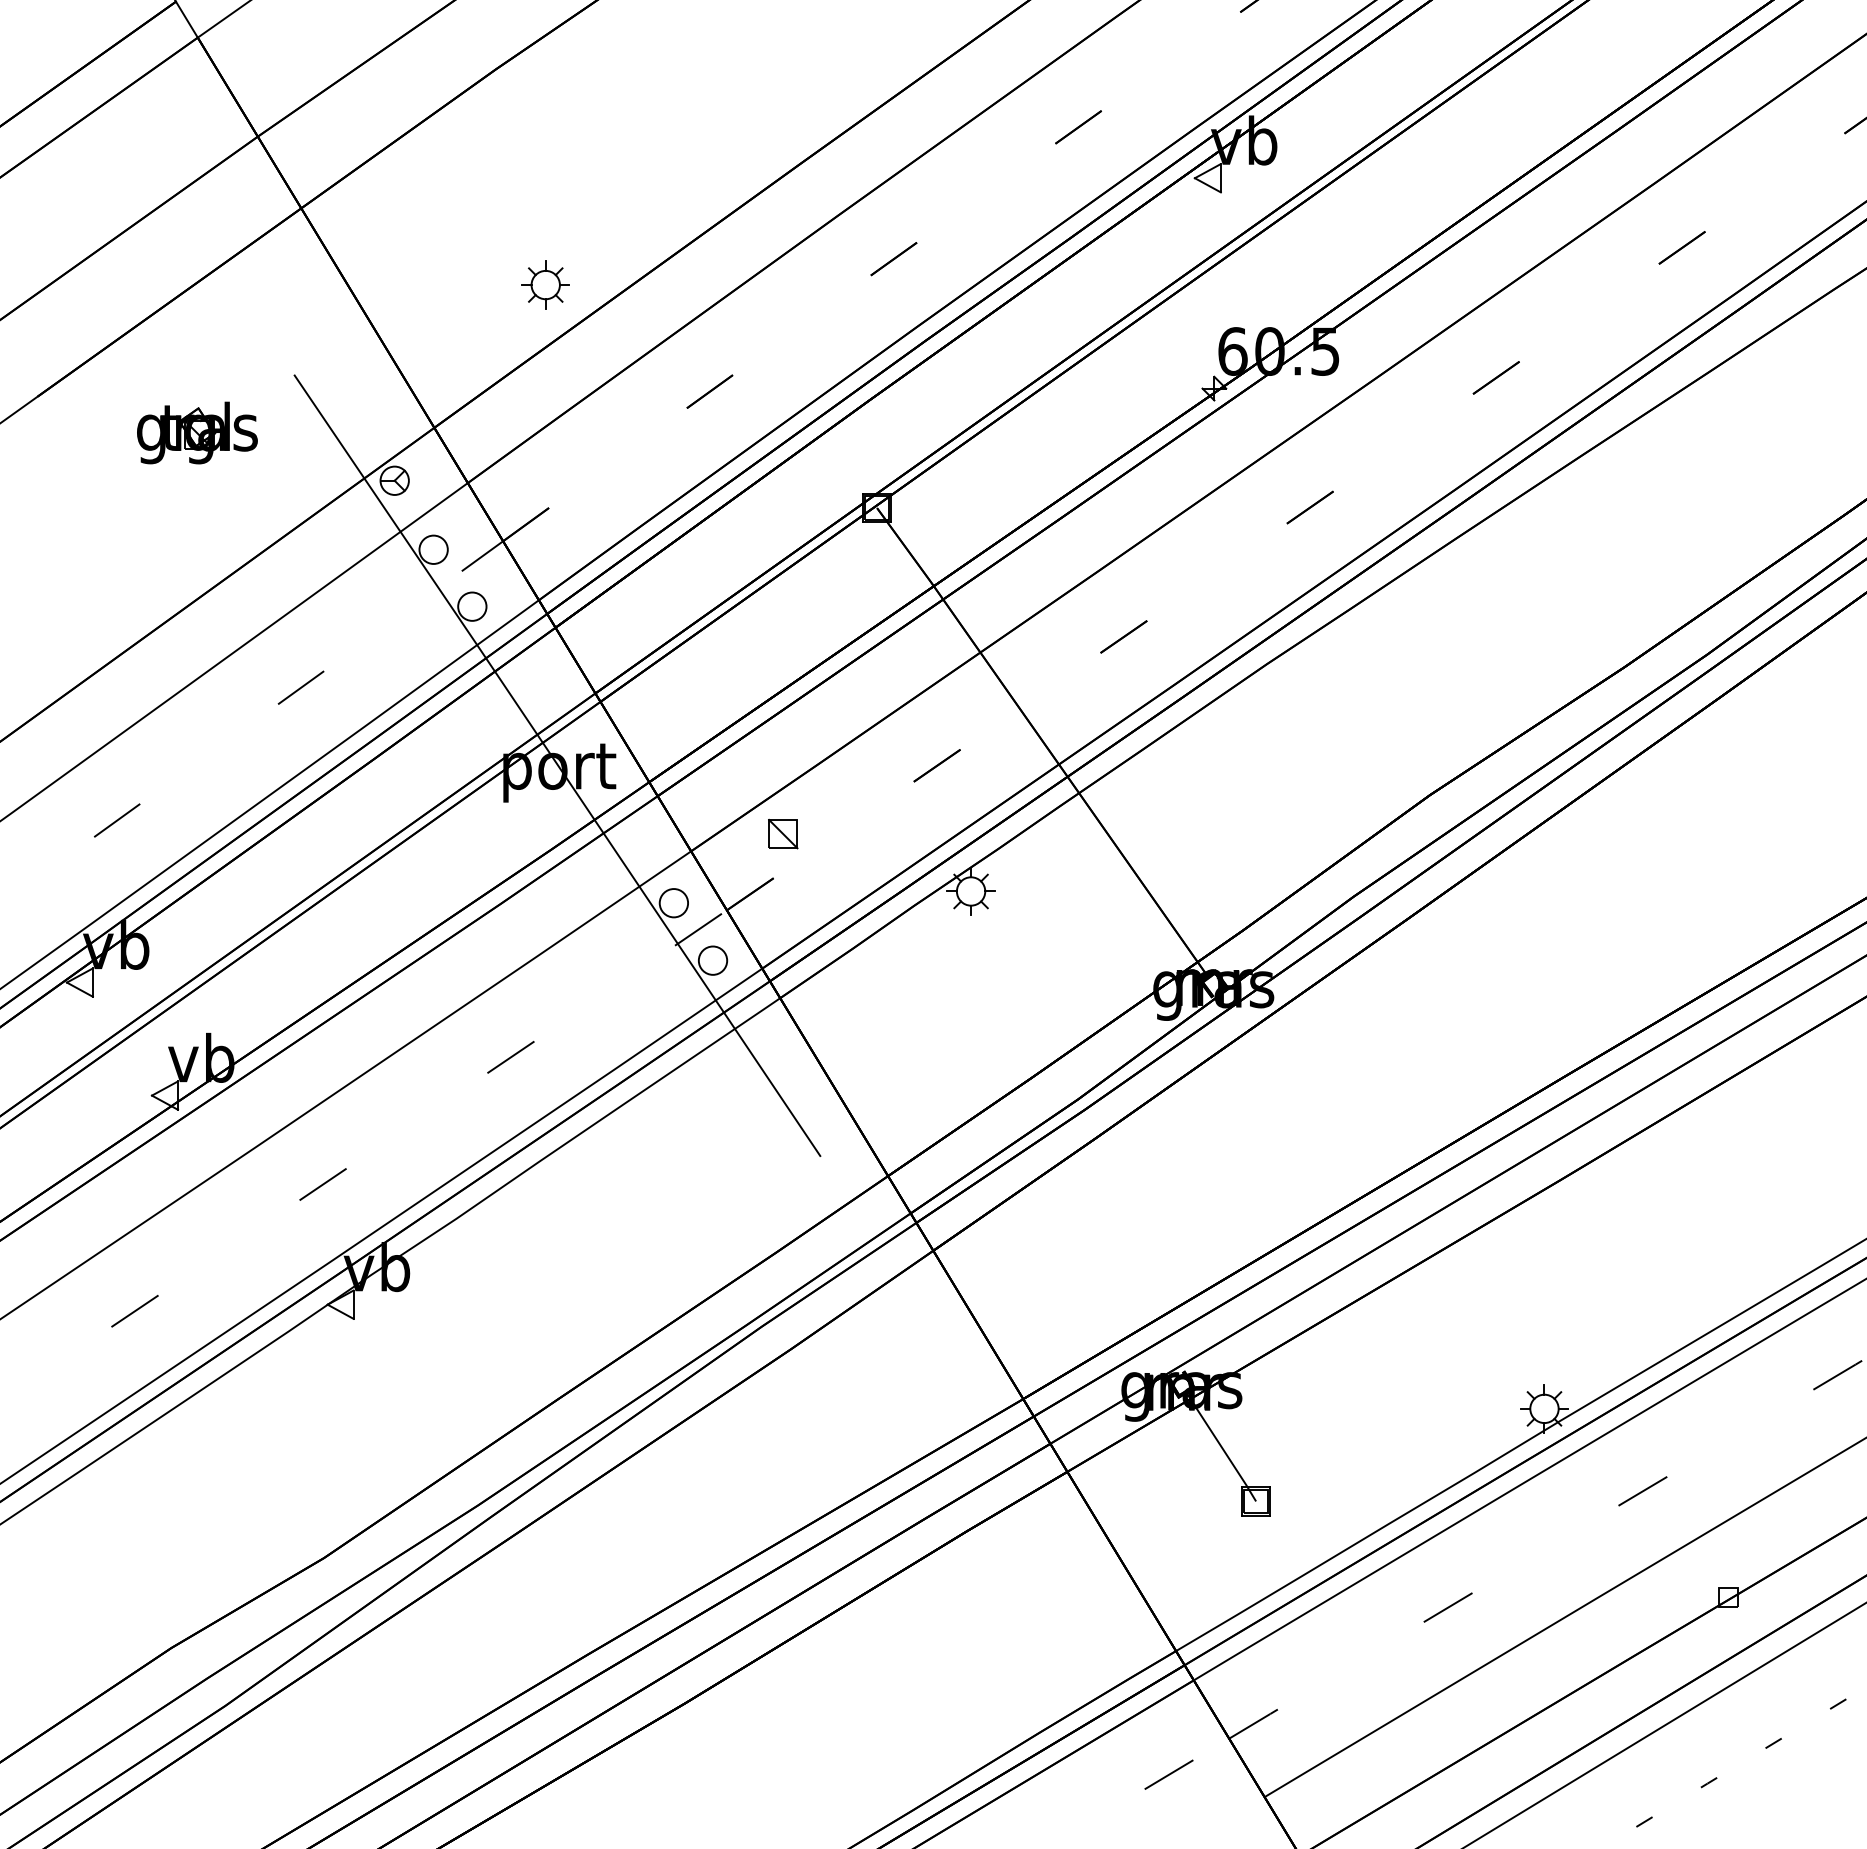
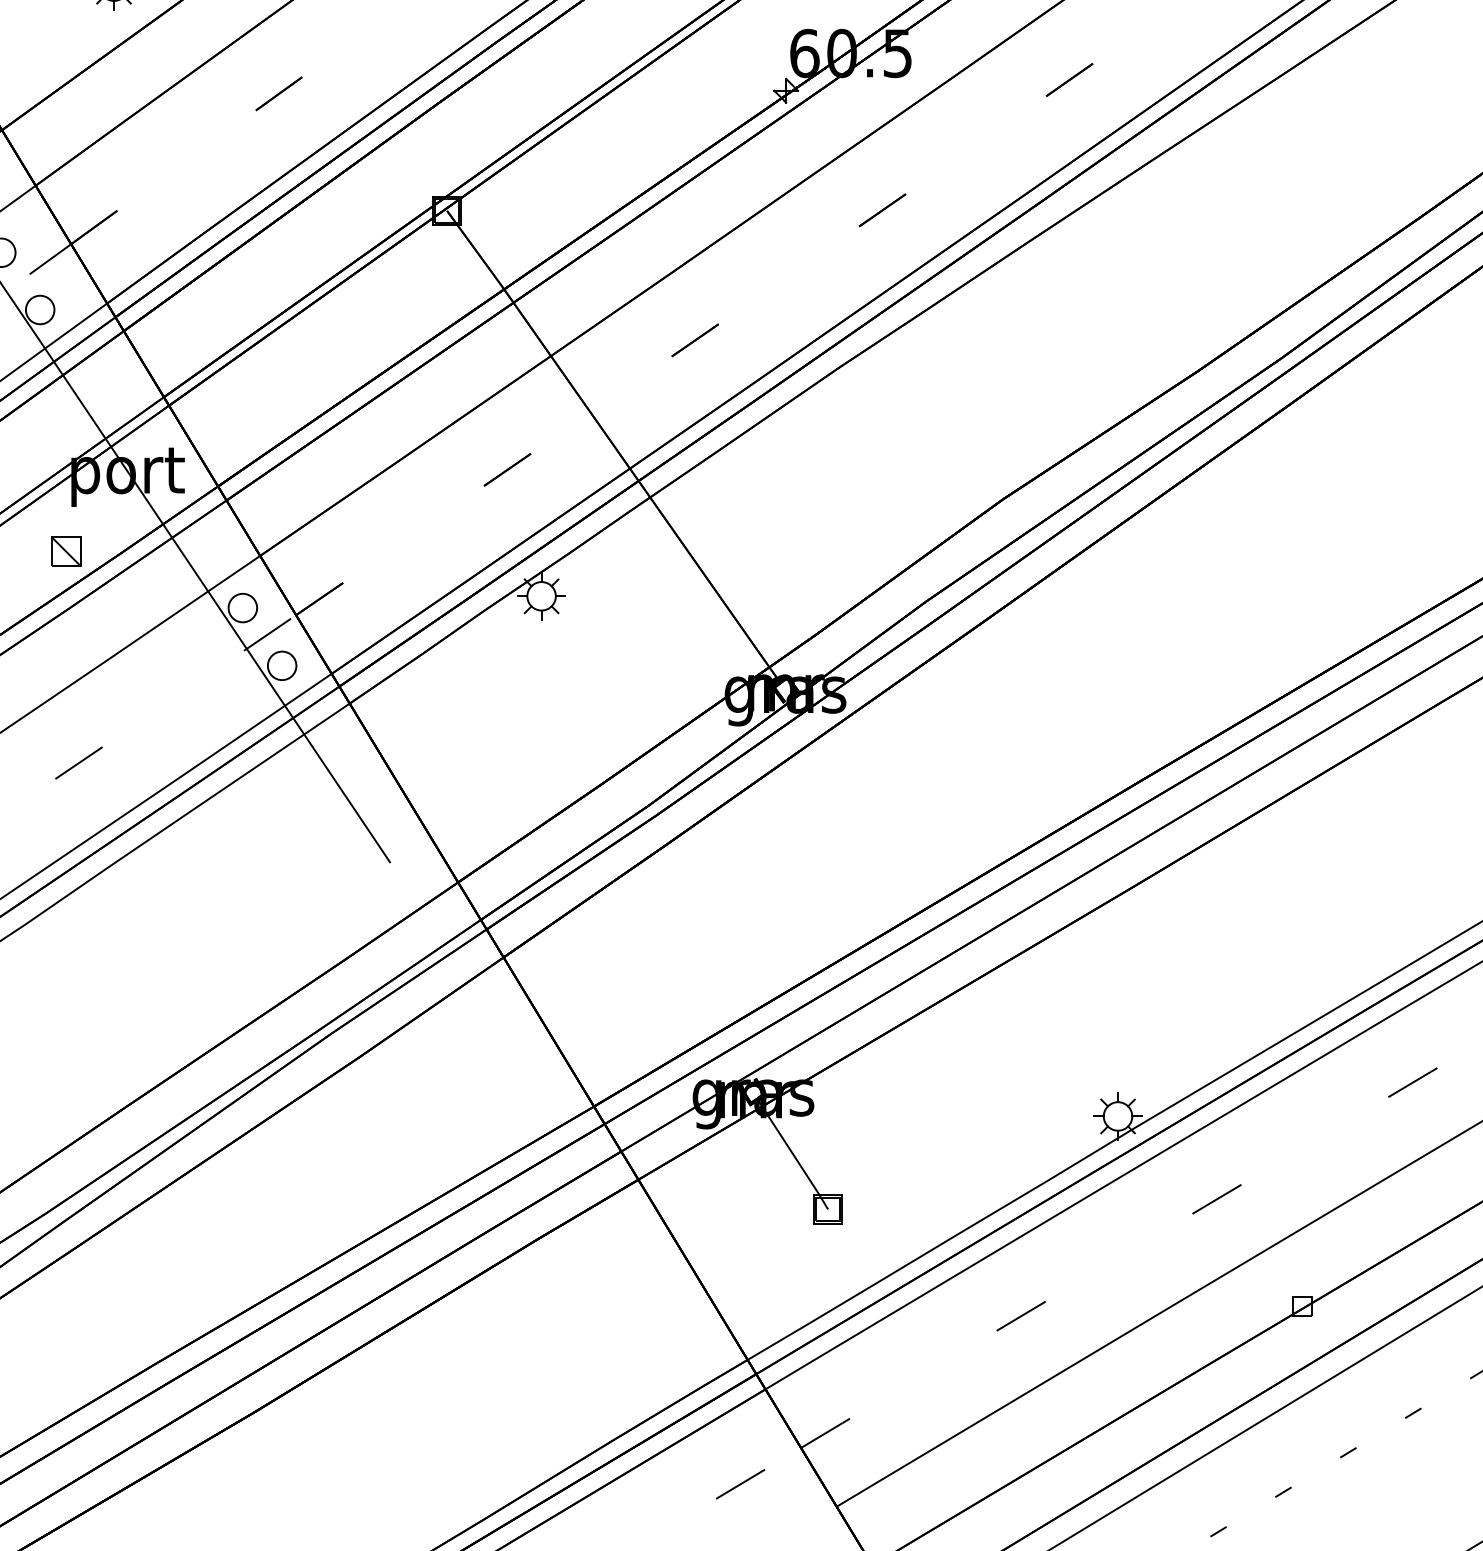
part: (783, 833) -> (66, 551), moved

